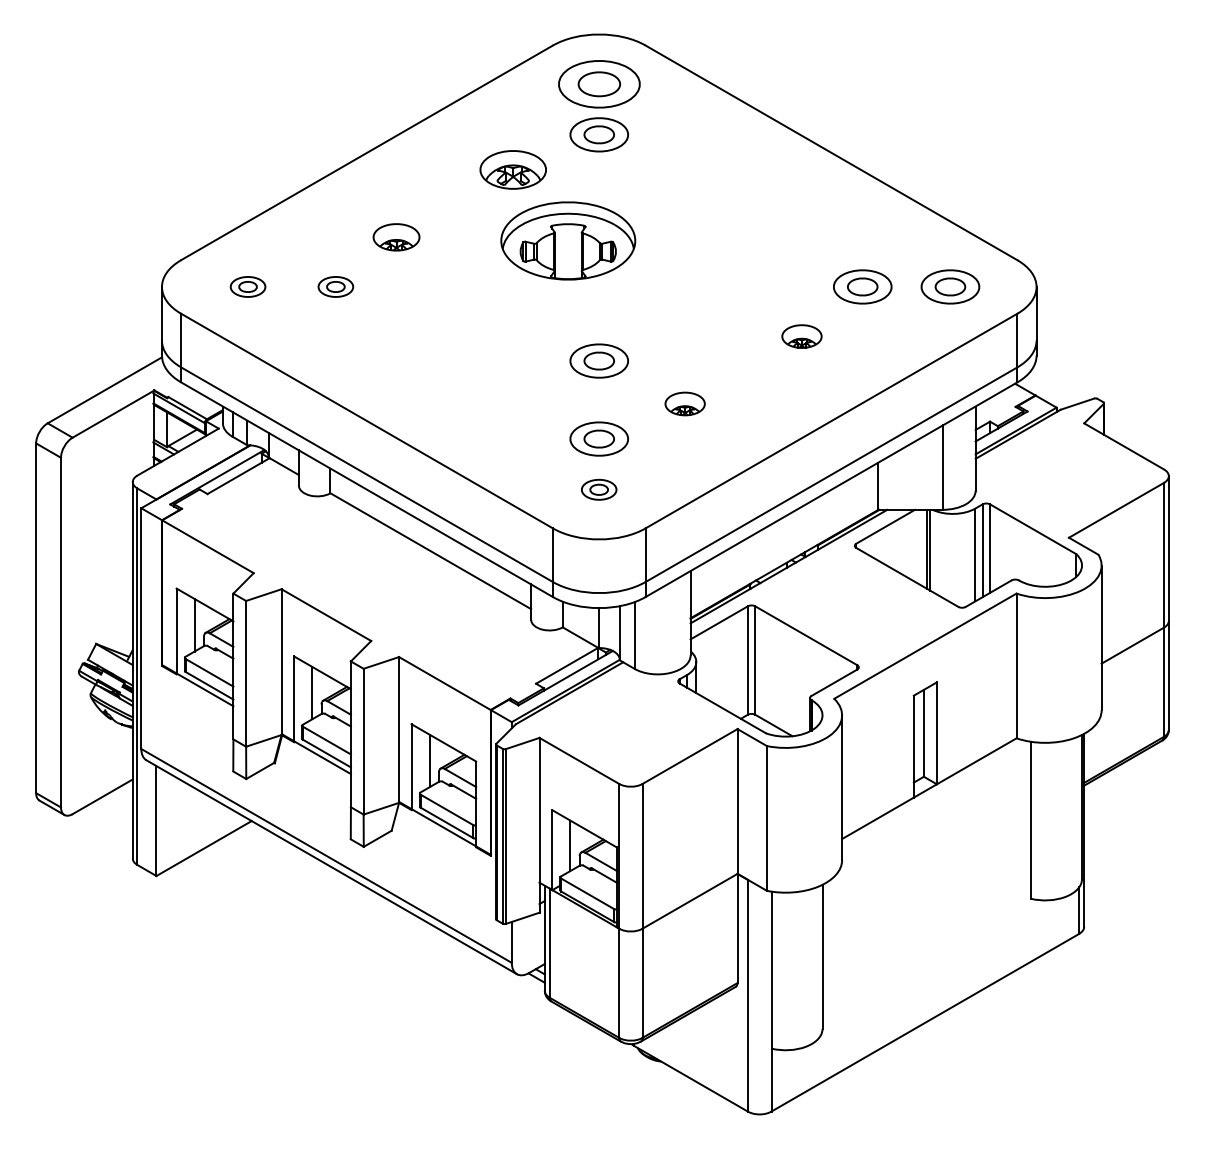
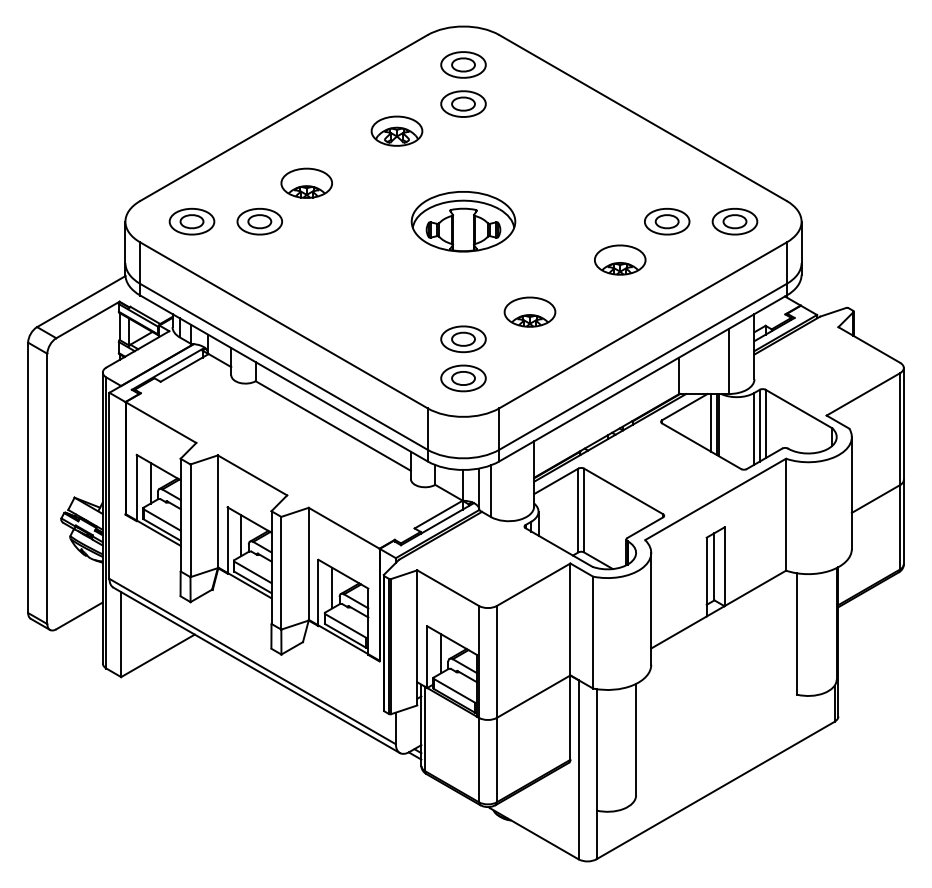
part: (598, 83) -> (462, 64), size x0.71
part: (396, 237) -> (306, 183), size x1.43
part: (568, 240) -> (463, 221), moved
part: (247, 286) -> (191, 221), size x1.67
part: (335, 286) -> (259, 221), size x1.67
part: (801, 336) -> (619, 260), size x1.67
part: (598, 360) -> (462, 278), removed
part: (684, 403) -> (529, 311), size x1.67
part: (598, 489) -> (462, 378), size x1.67
line: (920, 546) -> (711, 422), added

